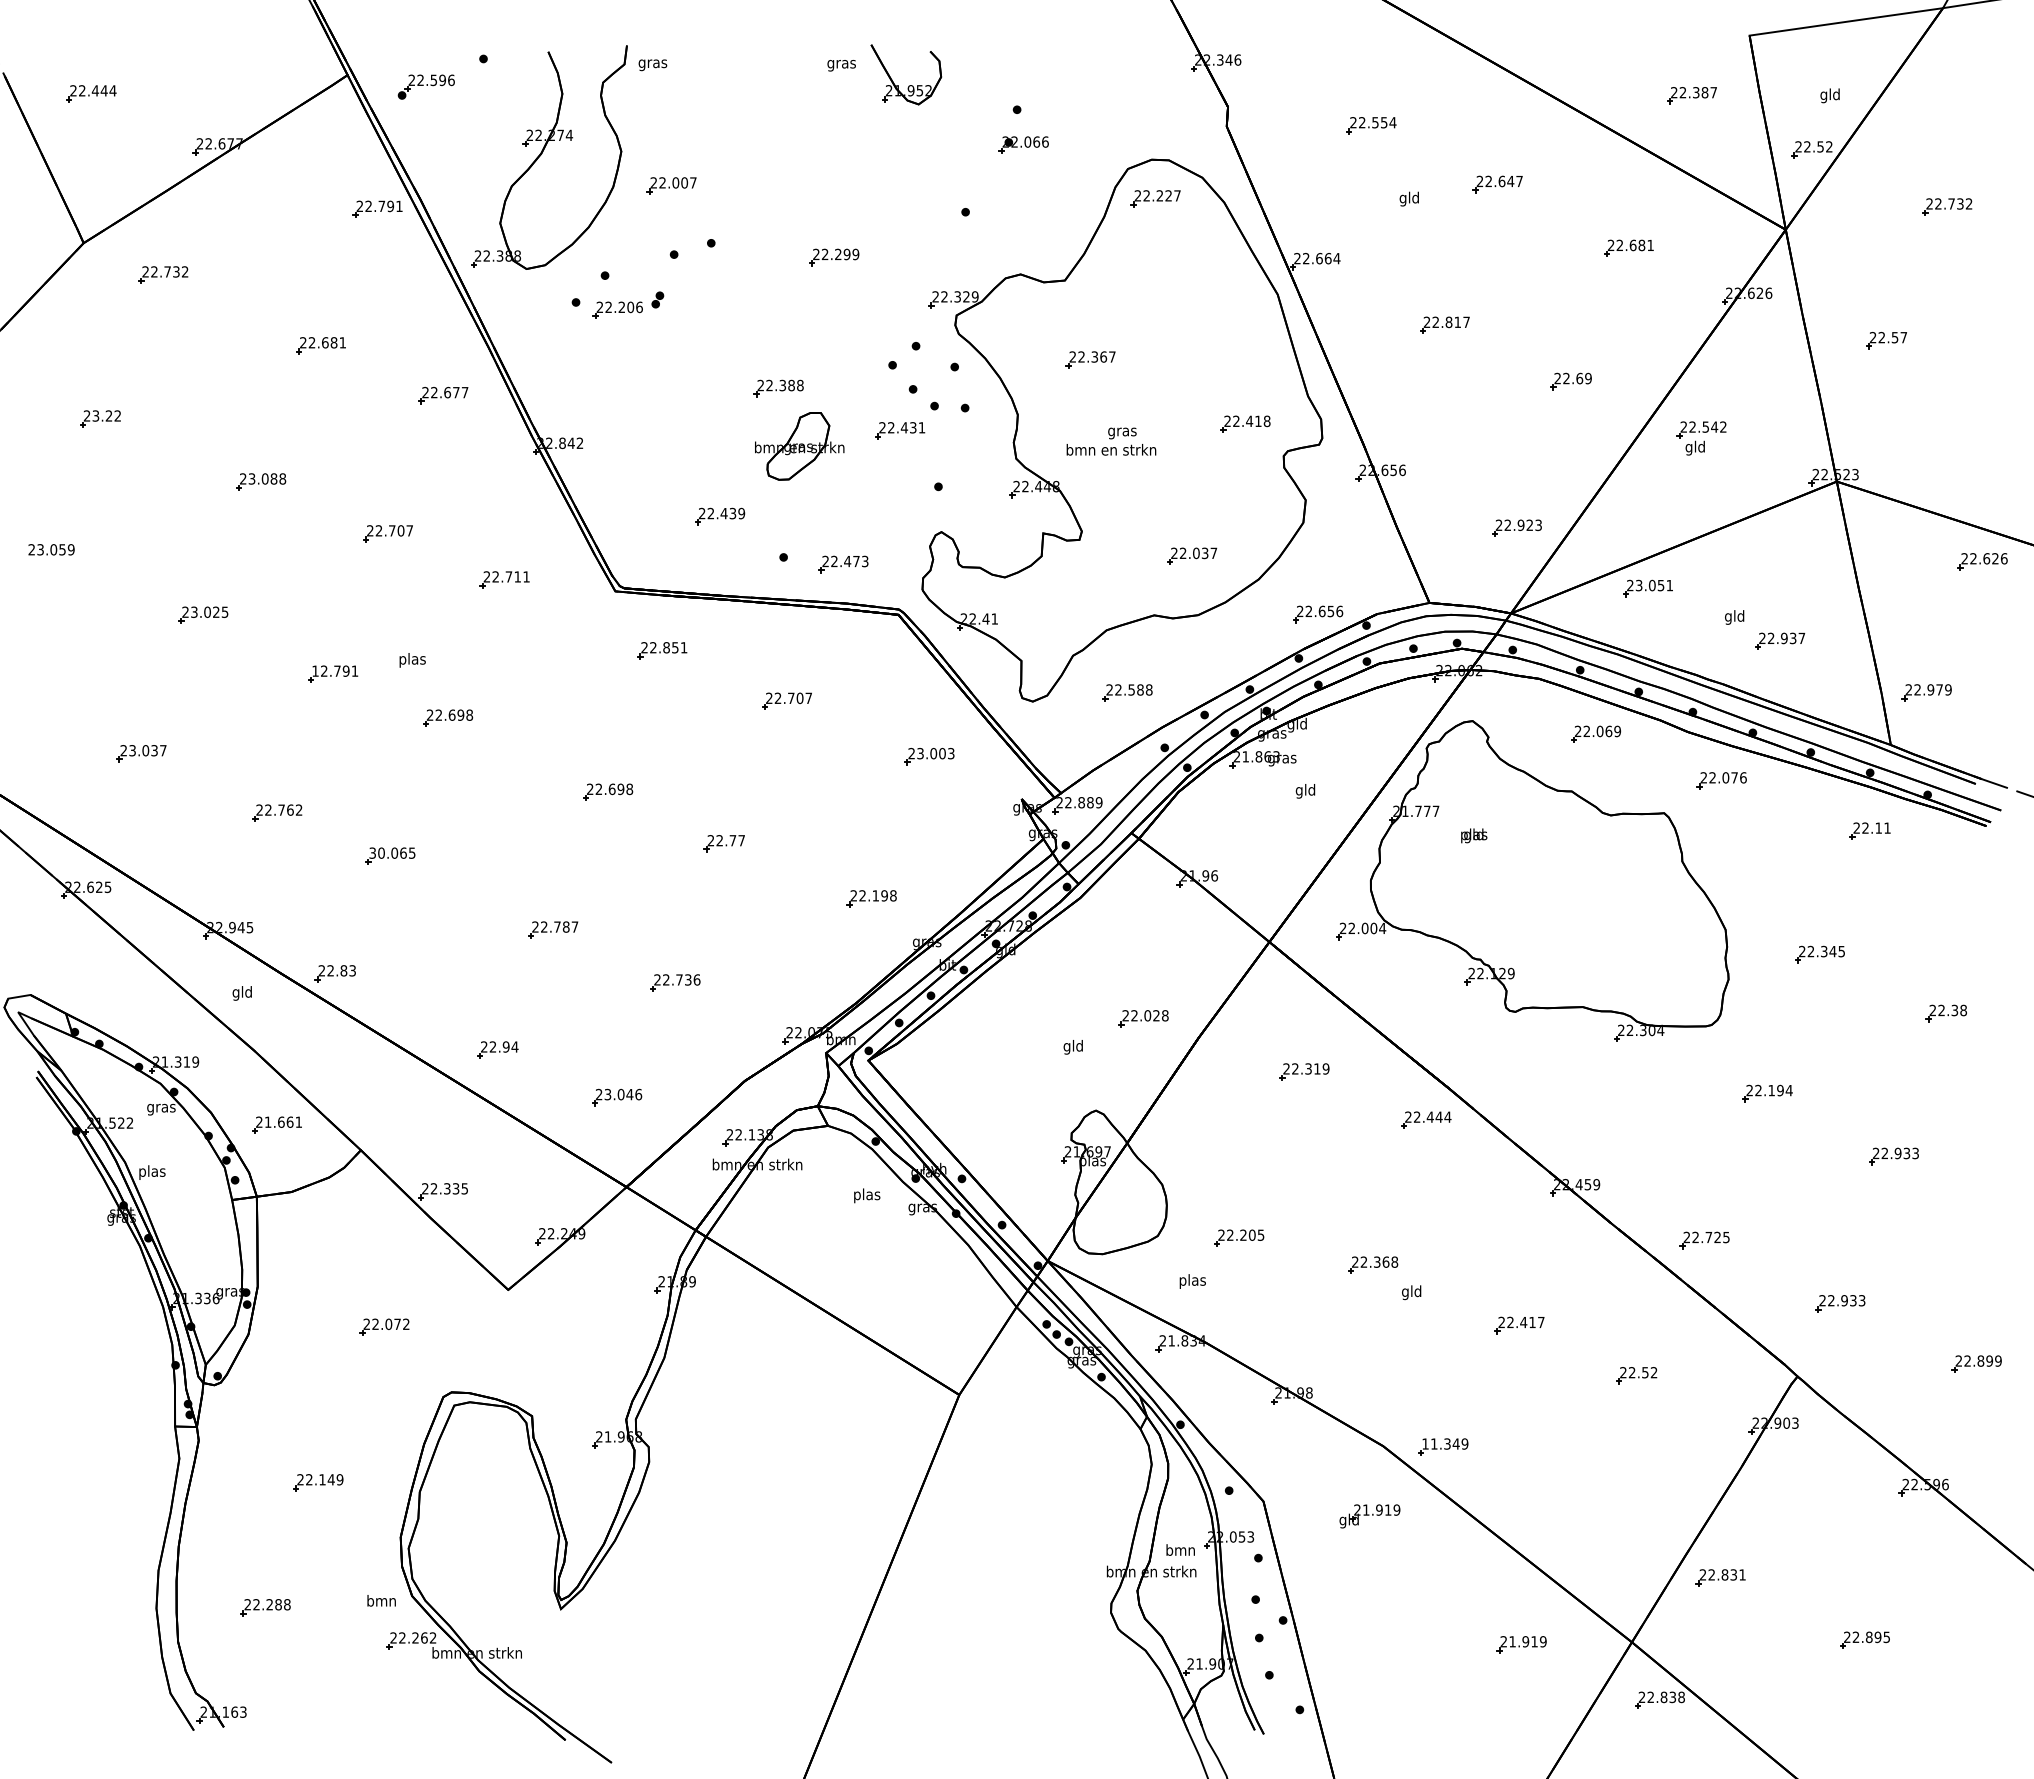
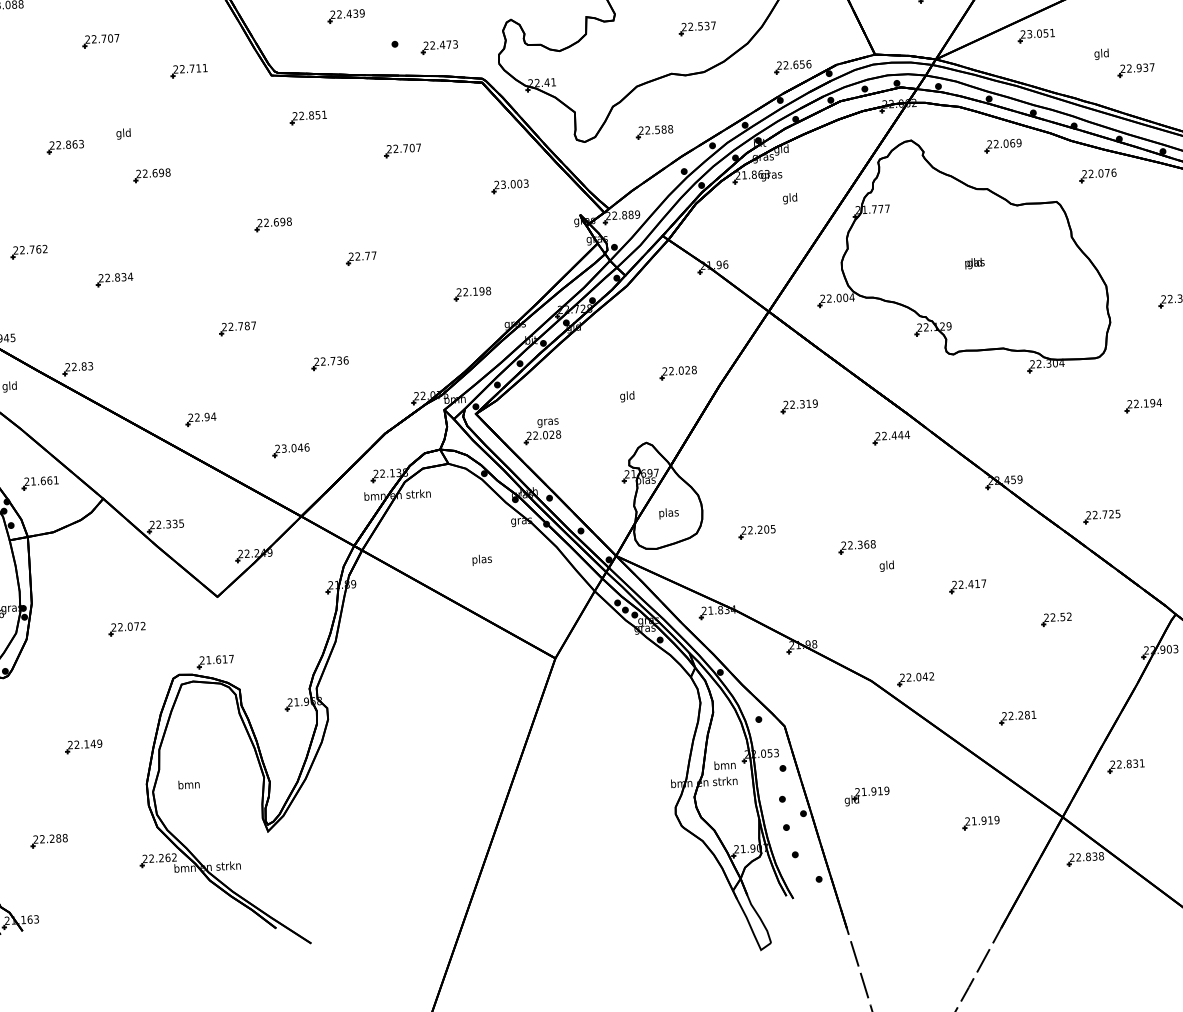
text: (1196, 553) -> (700, 26), 22.037 -> 22.537
text: (412, 660) -> (123, 134), plas -> gld
text: (335, 670) -> (67, 144), 12.791 -> 22.863
text: (1474, 835) -> (975, 263), moved
text: (392, 852) -> (115, 277), 30.065 -> 22.834
part: (956, 1088) -> (542, 431), added
text: (867, 1195) -> (482, 559), moved
text: (1192, 1281) -> (668, 513), moved
part: (501, 1377) -> (215, 662), added
text: (1445, 1443) -> (917, 676), 11.349 -> 22.042
part: (1577, 1505) -> (1017, 717), added
part: (1369, 1516) -> (866, 796), moved
text: (381, 1600) -> (188, 784), moved

